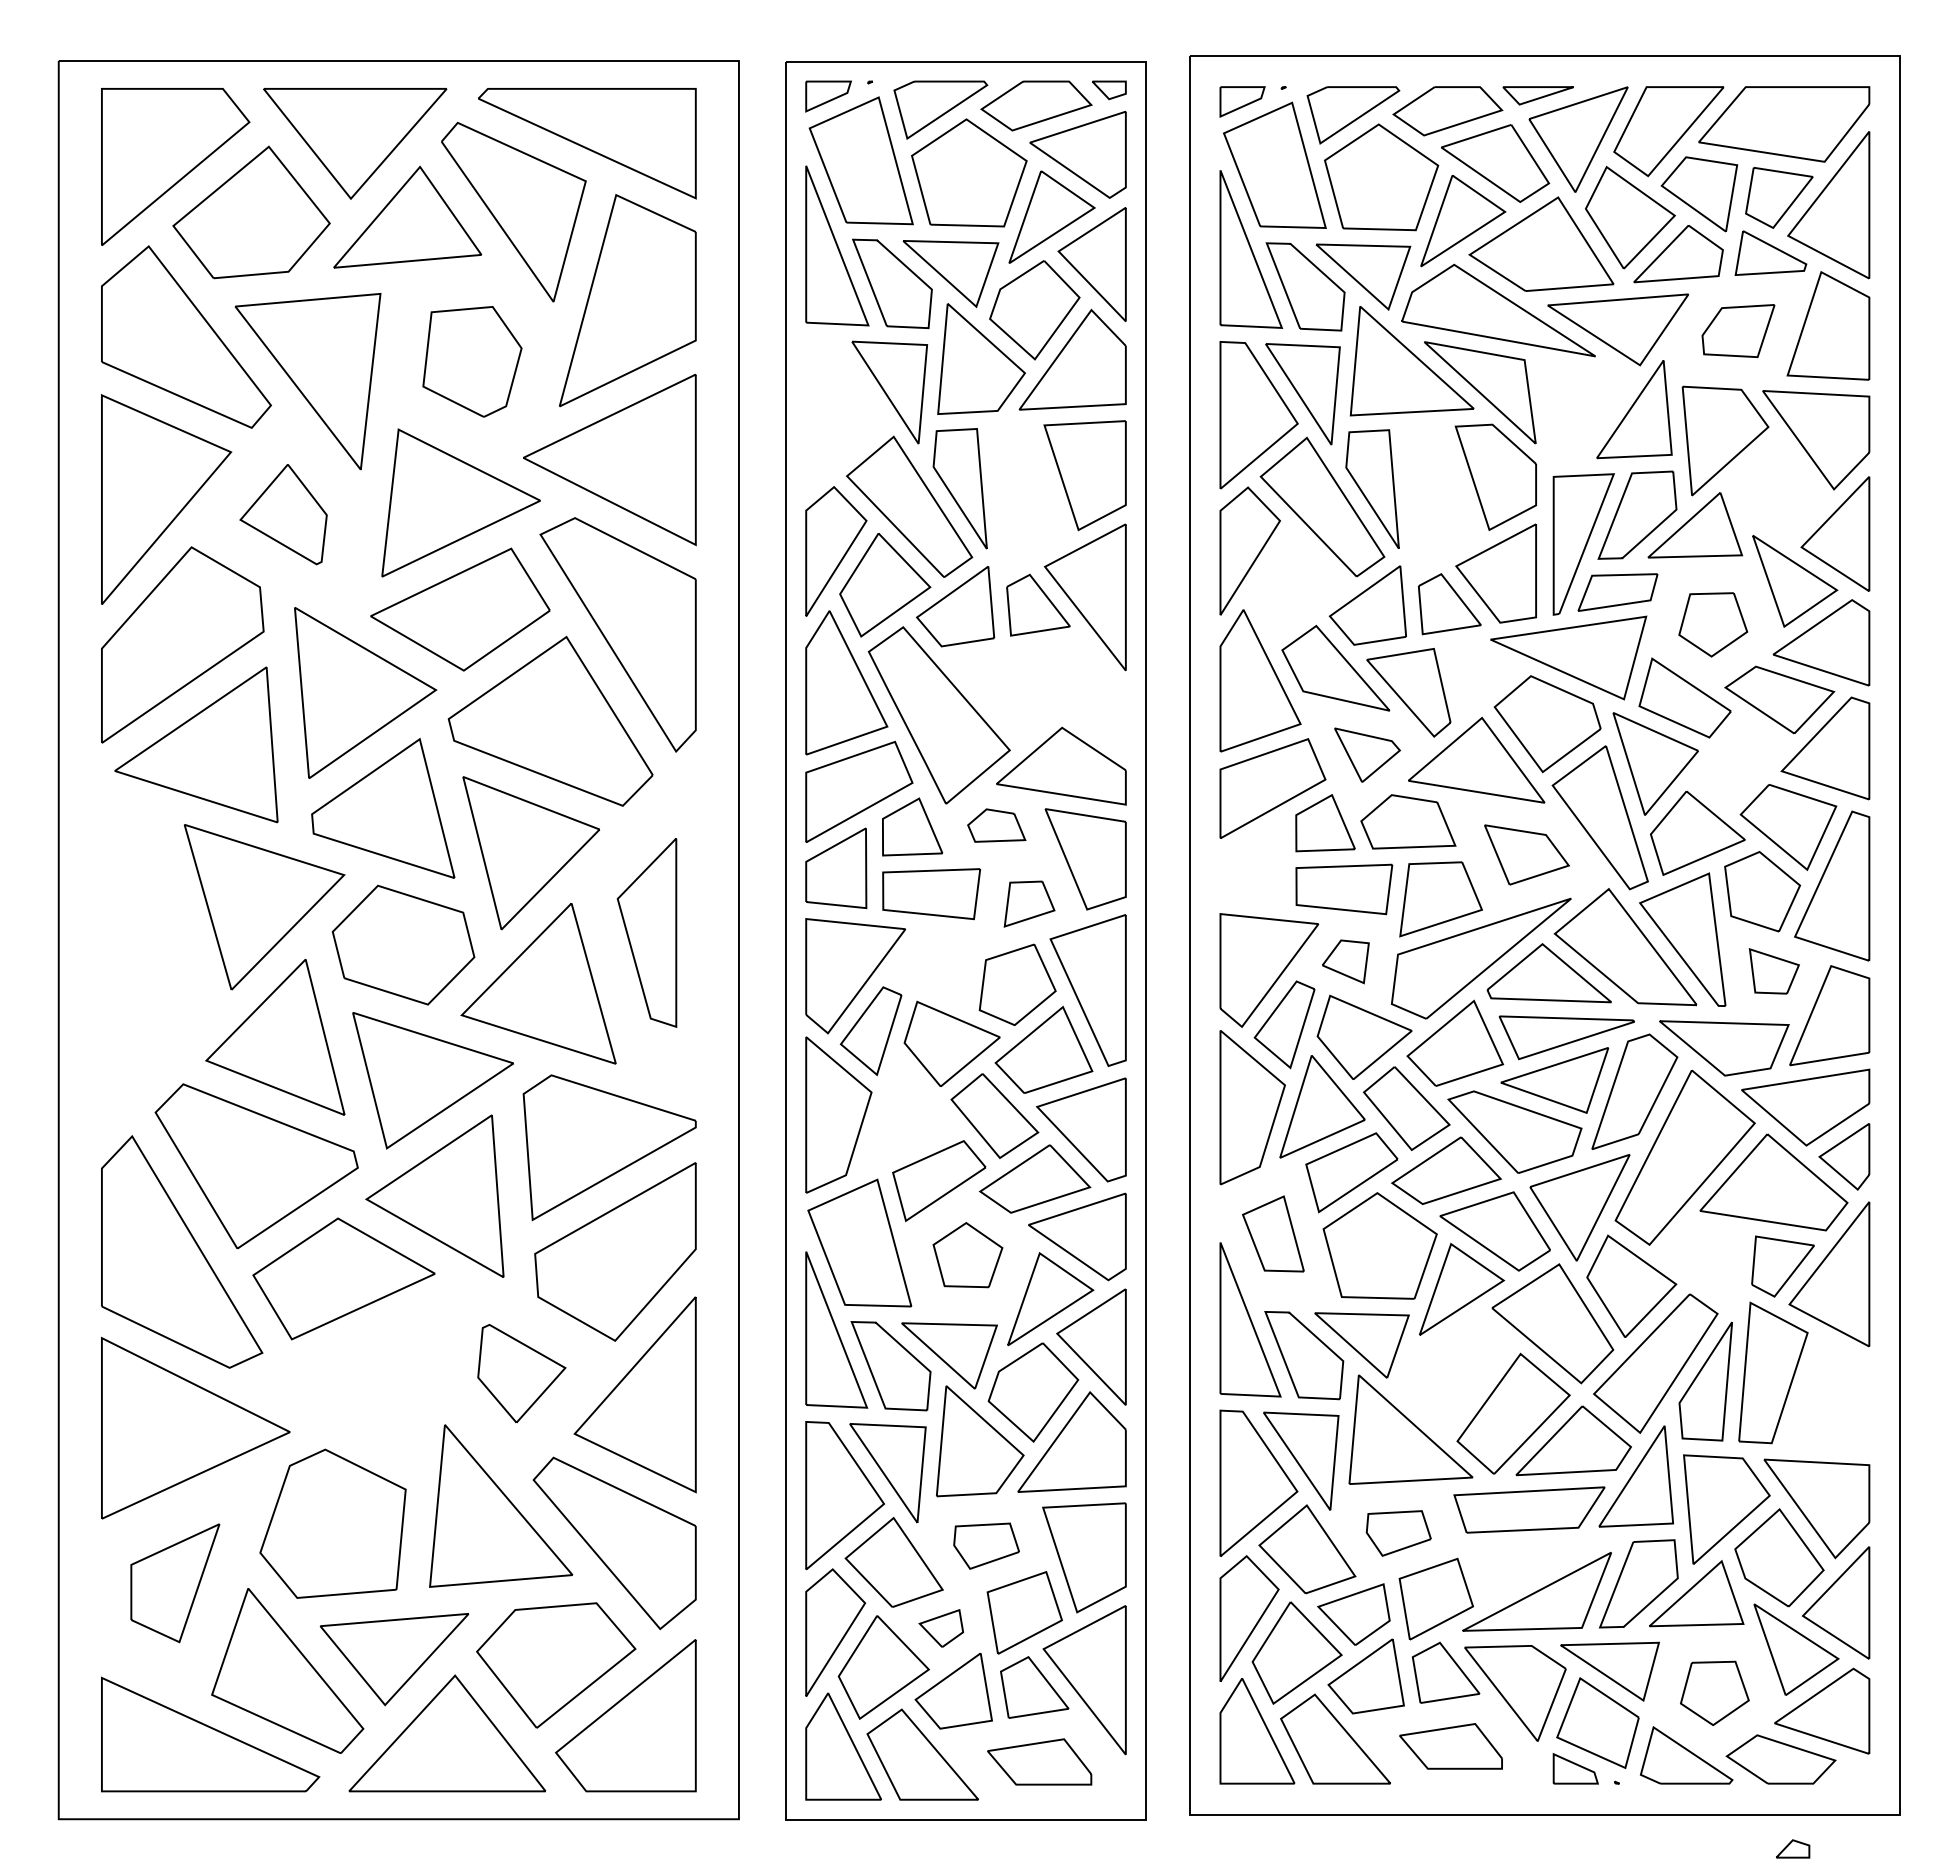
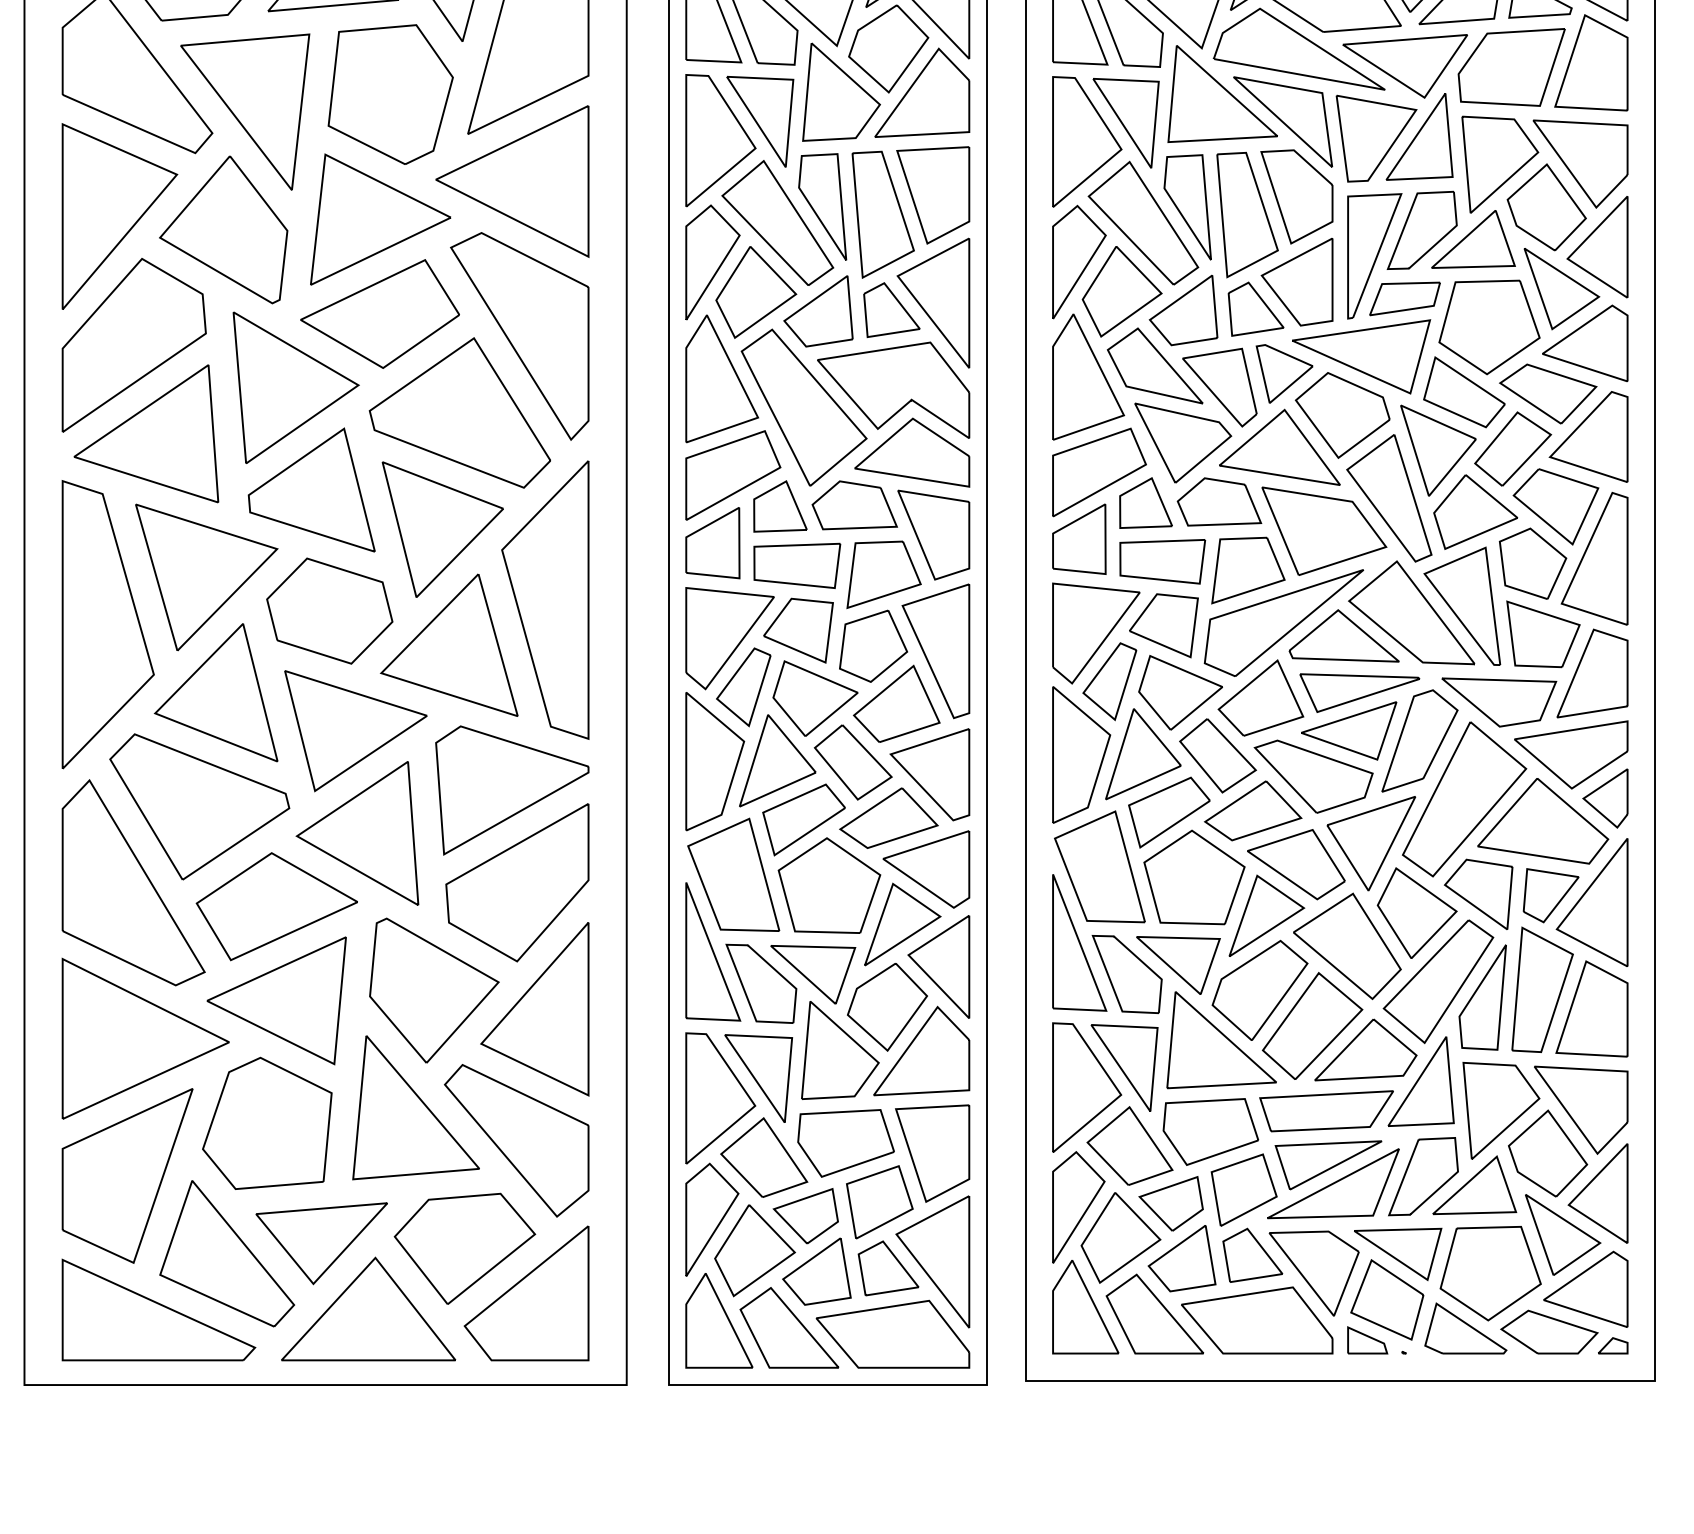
part: (1738, 330) -> (1511, 66), size x1.67
part: (472, 361) -> (390, 94), size x1.43
part: (1585, 411) -> (1376, 138), added
part: (845, 413) -> (721, 140), added
part: (1778, 488) -> (1547, 206), added
part: (1028, 497) -> (883, 214), added
part: (1440, 497) -> (1247, 214), added
part: (283, 514) -> (223, 229), size x1.67
part: (1298, 584) -> (1122, 291), added
part: (1712, 624) -> (1488, 327), size x1.67
part: (1481, 676) -> (1284, 373), added
part: (1040, 695) -> (893, 390), added
part: (1367, 754) -> (1183, 442), size x1.67
part: (1739, 761) -> (1512, 448), added
part: (996, 825) -> (854, 505), size x1.67
part: (1526, 854) -> (1324, 530), size x1.67
part: (1249, 863) -> (1078, 538), added
part: (1029, 903) -> (883, 574), size x1.67
part: (646, 932) -> (544, 599), size x1.67
part: (153, 960) -> (108, 624), added
part: (1345, 961) -> (1163, 625), size x1.67
part: (932, 967) -> (798, 630), added
part: (1774, 971) -> (1543, 634), size x1.67
part: (909, 1113) -> (777, 760), added
part: (1273, 1233) -> (1100, 866), size x1.67
part: (967, 1254) -> (829, 885), size x1.67
part: (1701, 1265) -> (1478, 894), added
part: (521, 1373) -> (434, 990), size x1.67
part: (1453, 1373) -> (1259, 990), added
part: (343, 1384) -> (276, 1000), added
part: (1829, 1394) -> (1592, 1008), added
part: (1398, 1533) -> (1210, 1132), size x1.67
part: (986, 1545) -> (845, 1142), size x1.67
part: (1531, 1571) -> (1328, 1165), added
part: (175, 1583) -> (127, 1176), size x1.67
part: (941, 1628) -> (806, 1216), size x1.67
part: (1714, 1693) -> (1490, 1273), size x1.67
part: (1450, 1746) -> (1256, 1320), size x1.67
part: (1039, 1761) -> (892, 1333), size x1.67
part: (1793, 1848) -> (1613, 1345), moved

